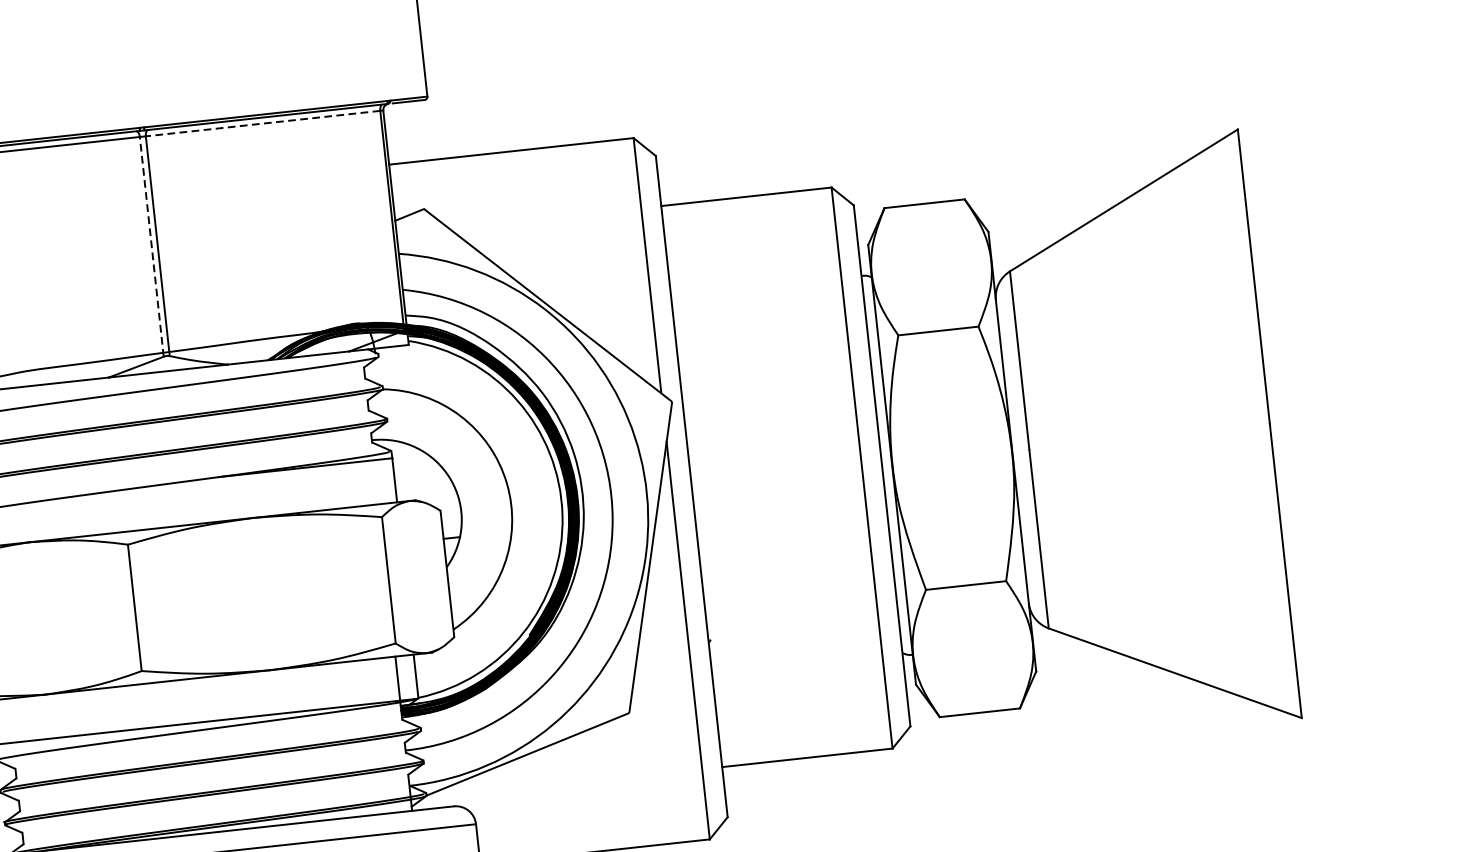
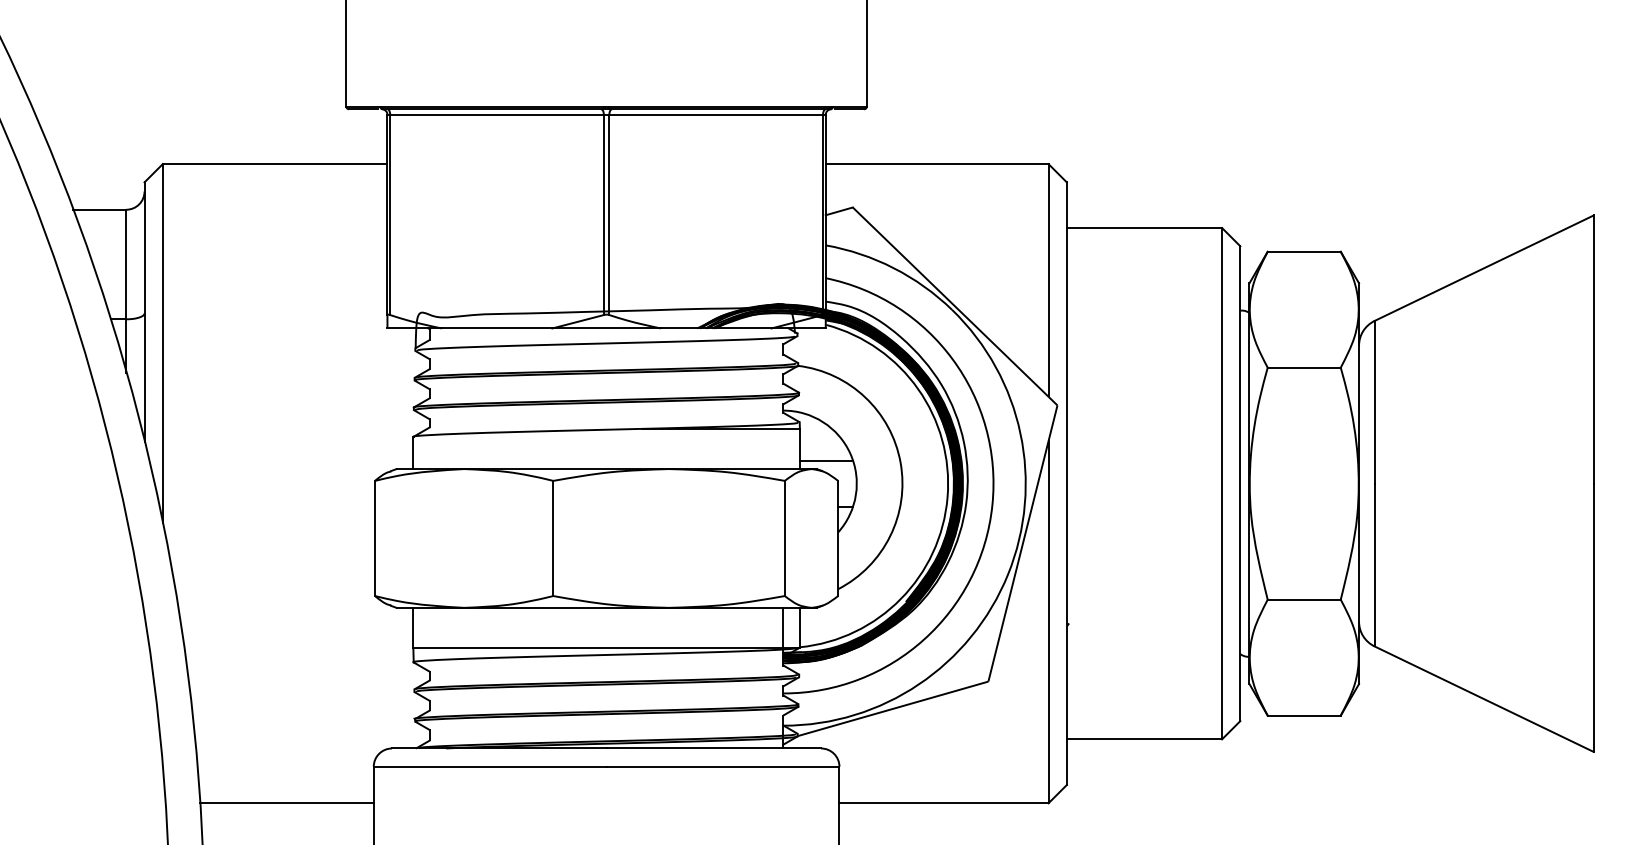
line: (263, 123) -> (716, 114), dashed -> solid
line: (151, 246) -> (603, 214), dashed -> solid
line: (425, 489) -> (826, 460), added

